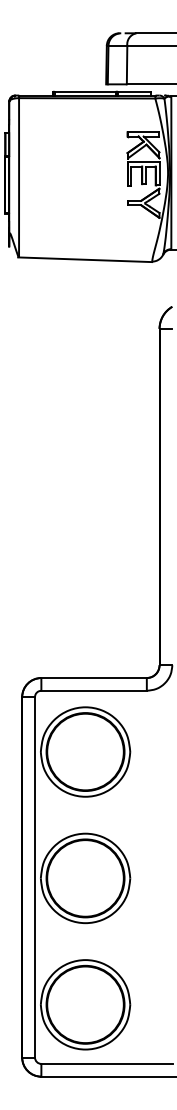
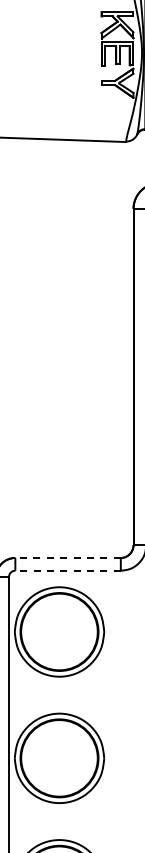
line: (94, 678) -> (68, 558), solid -> dashed
line: (94, 690) -> (68, 570), solid -> dashed

